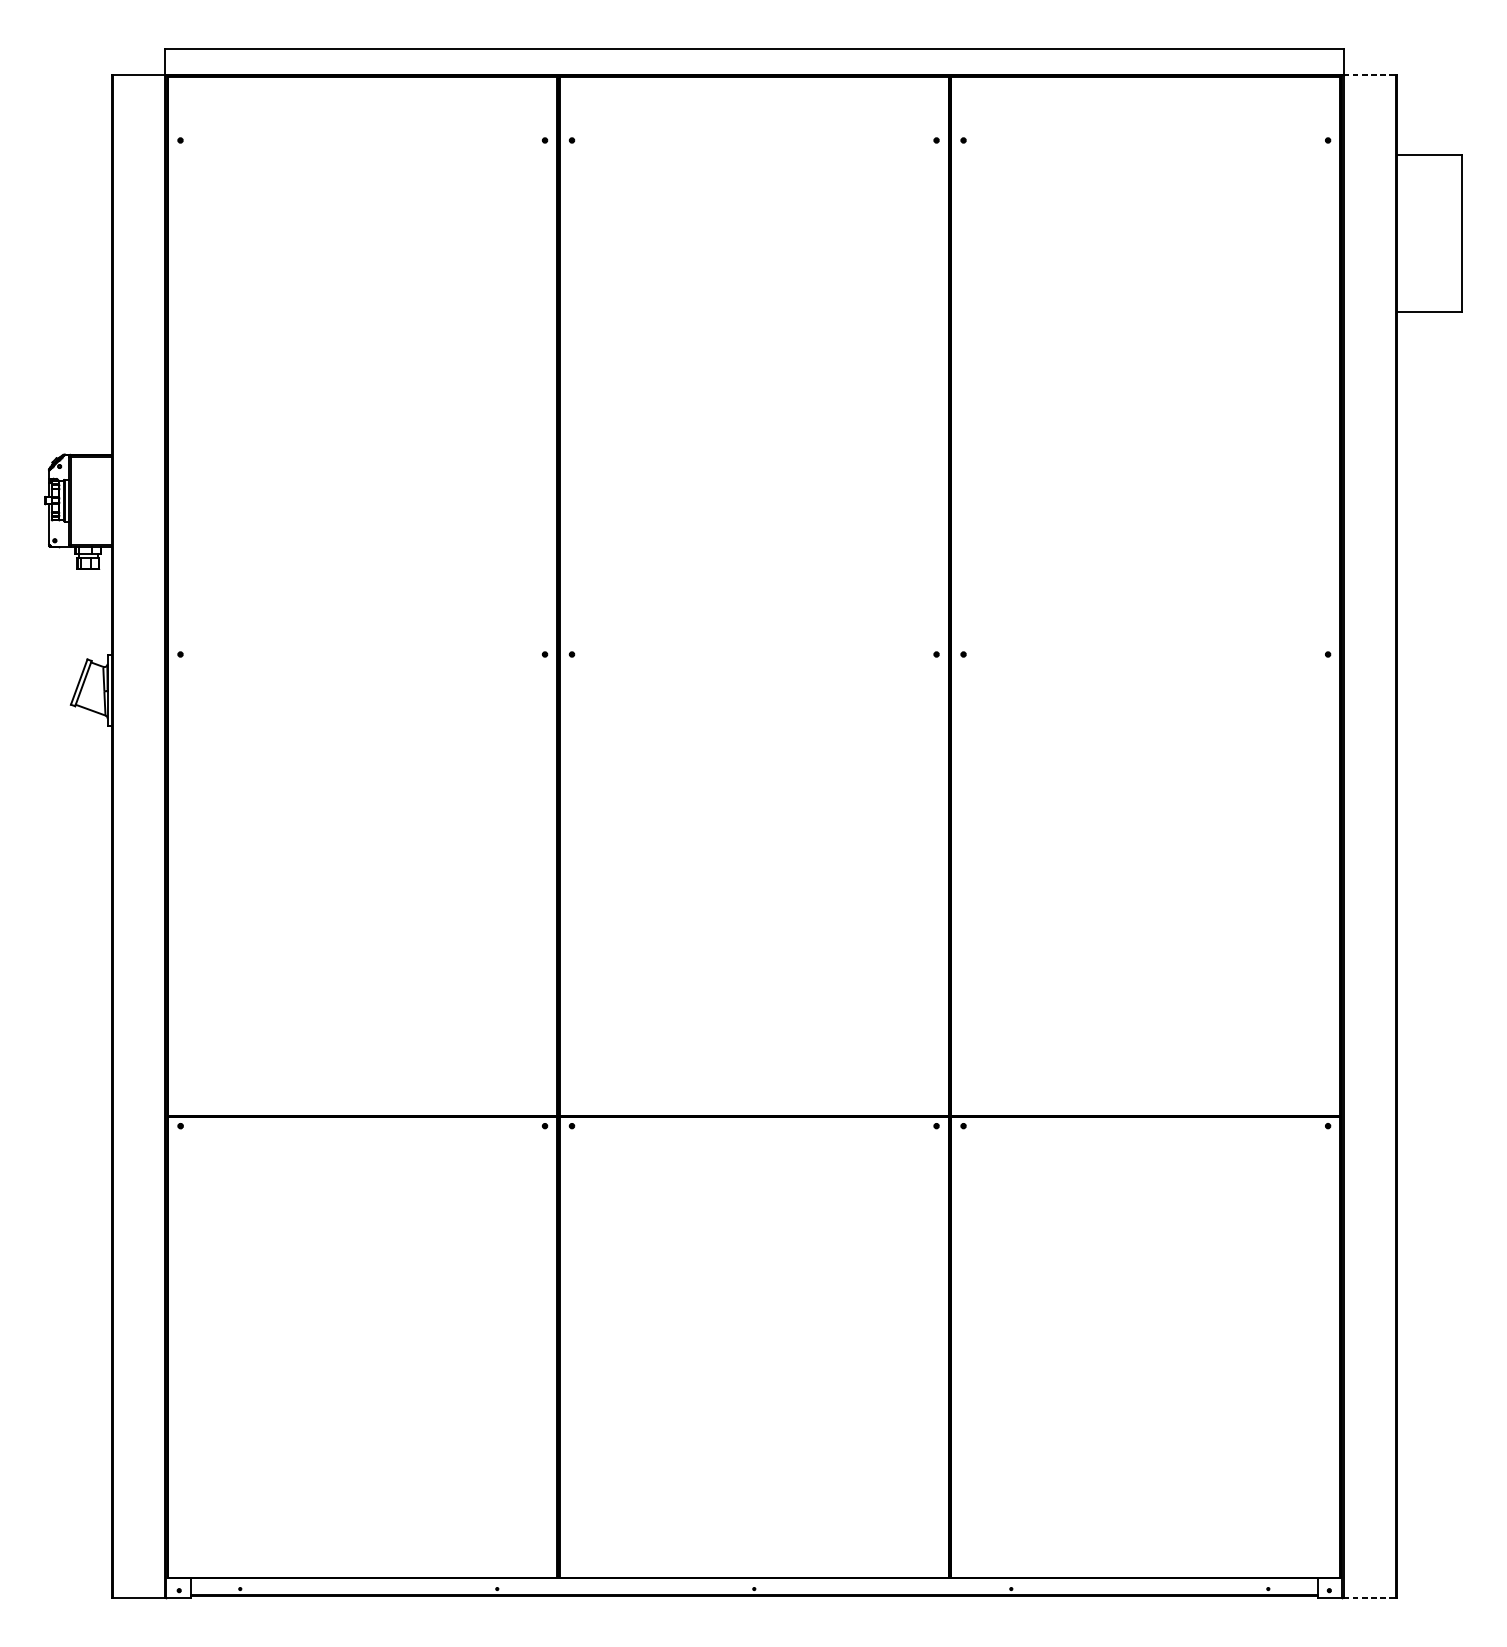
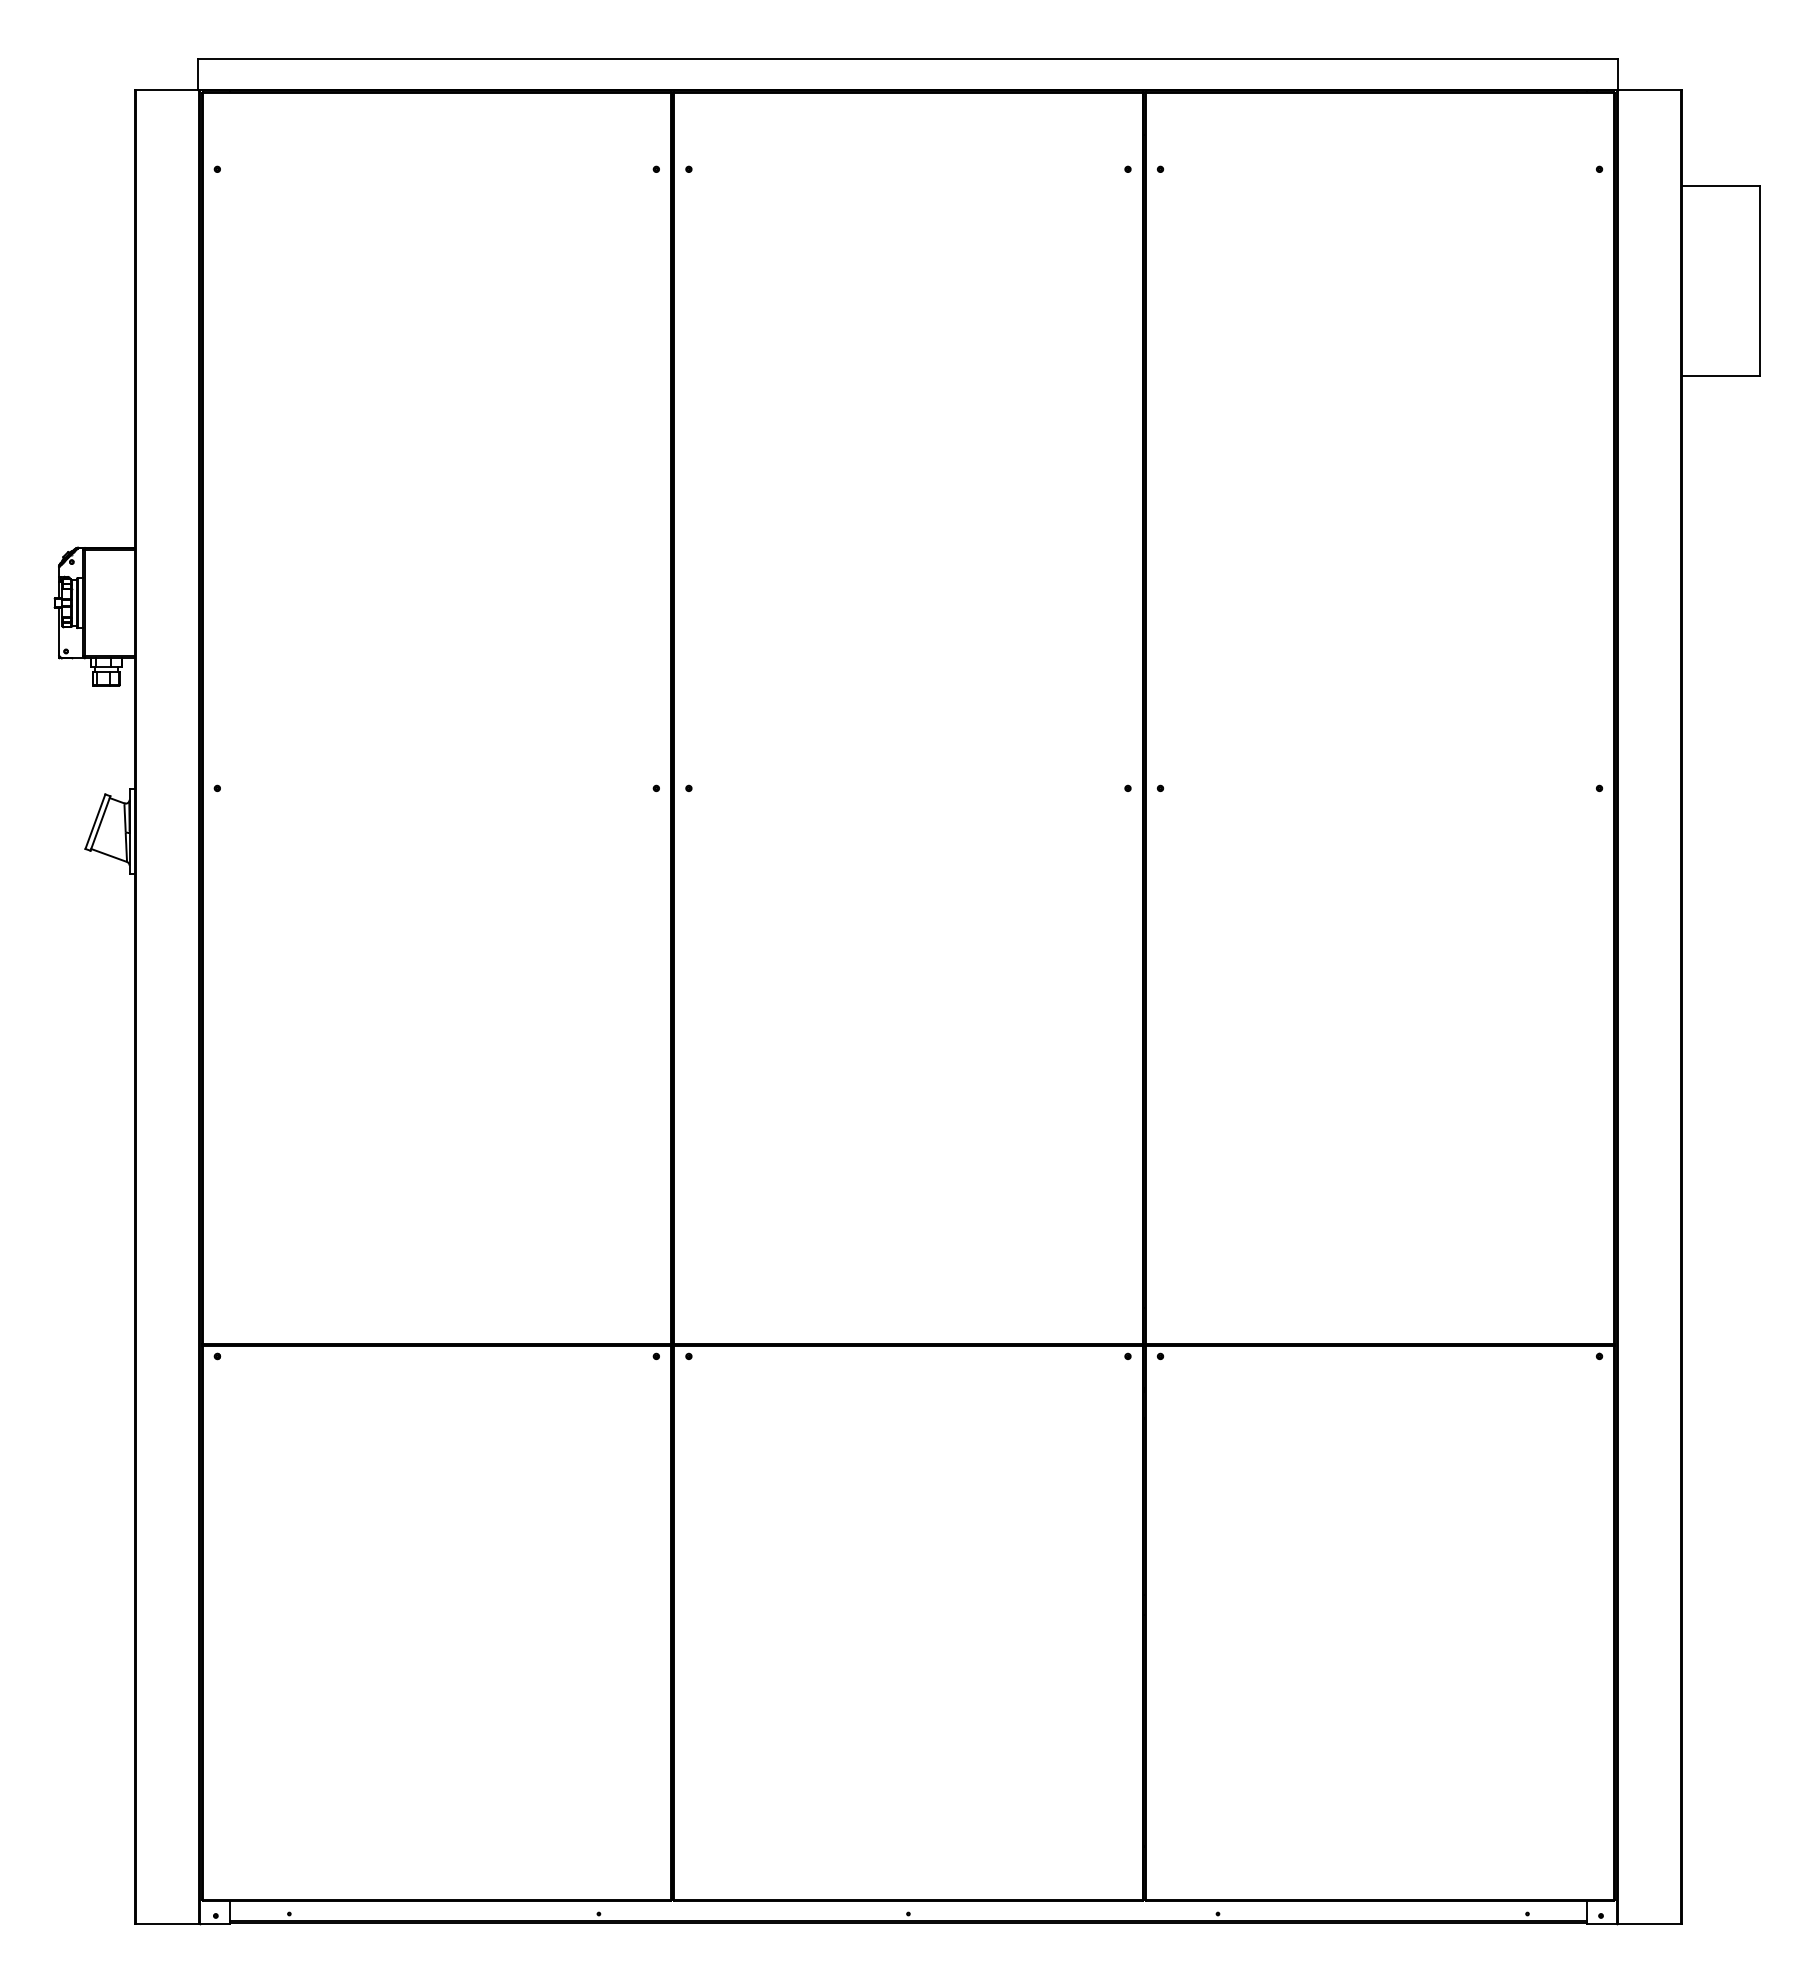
line: (1369, 74) -> (1649, 90), dashed -> solid
line: (1369, 1597) -> (1649, 1924), dashed -> solid

